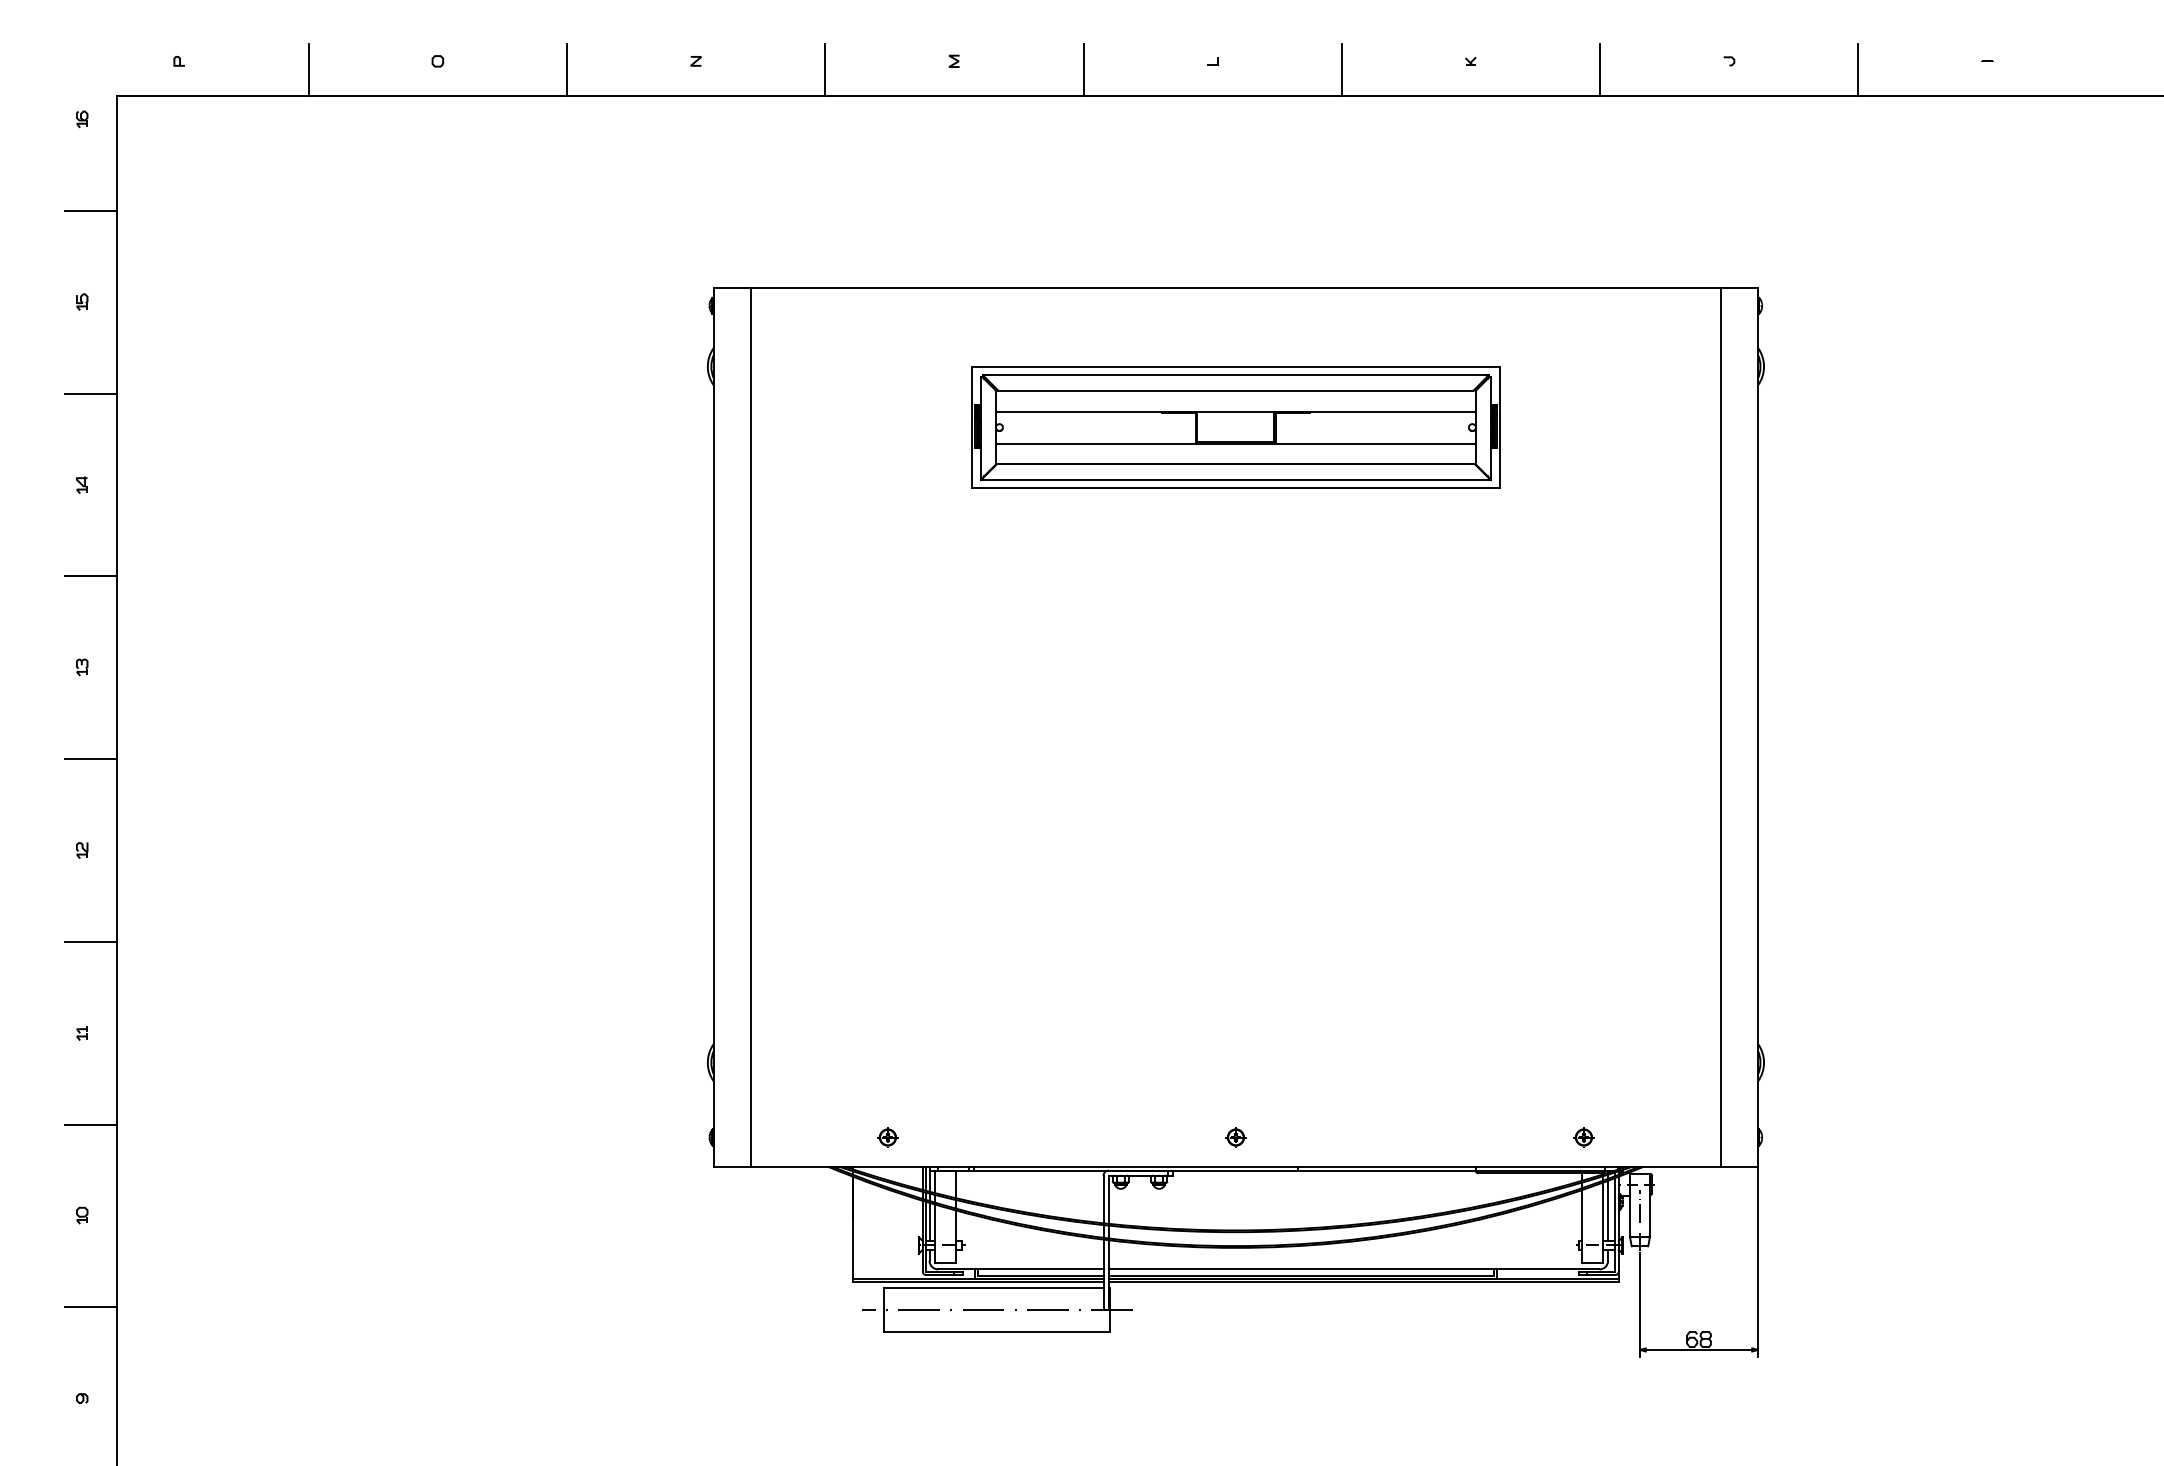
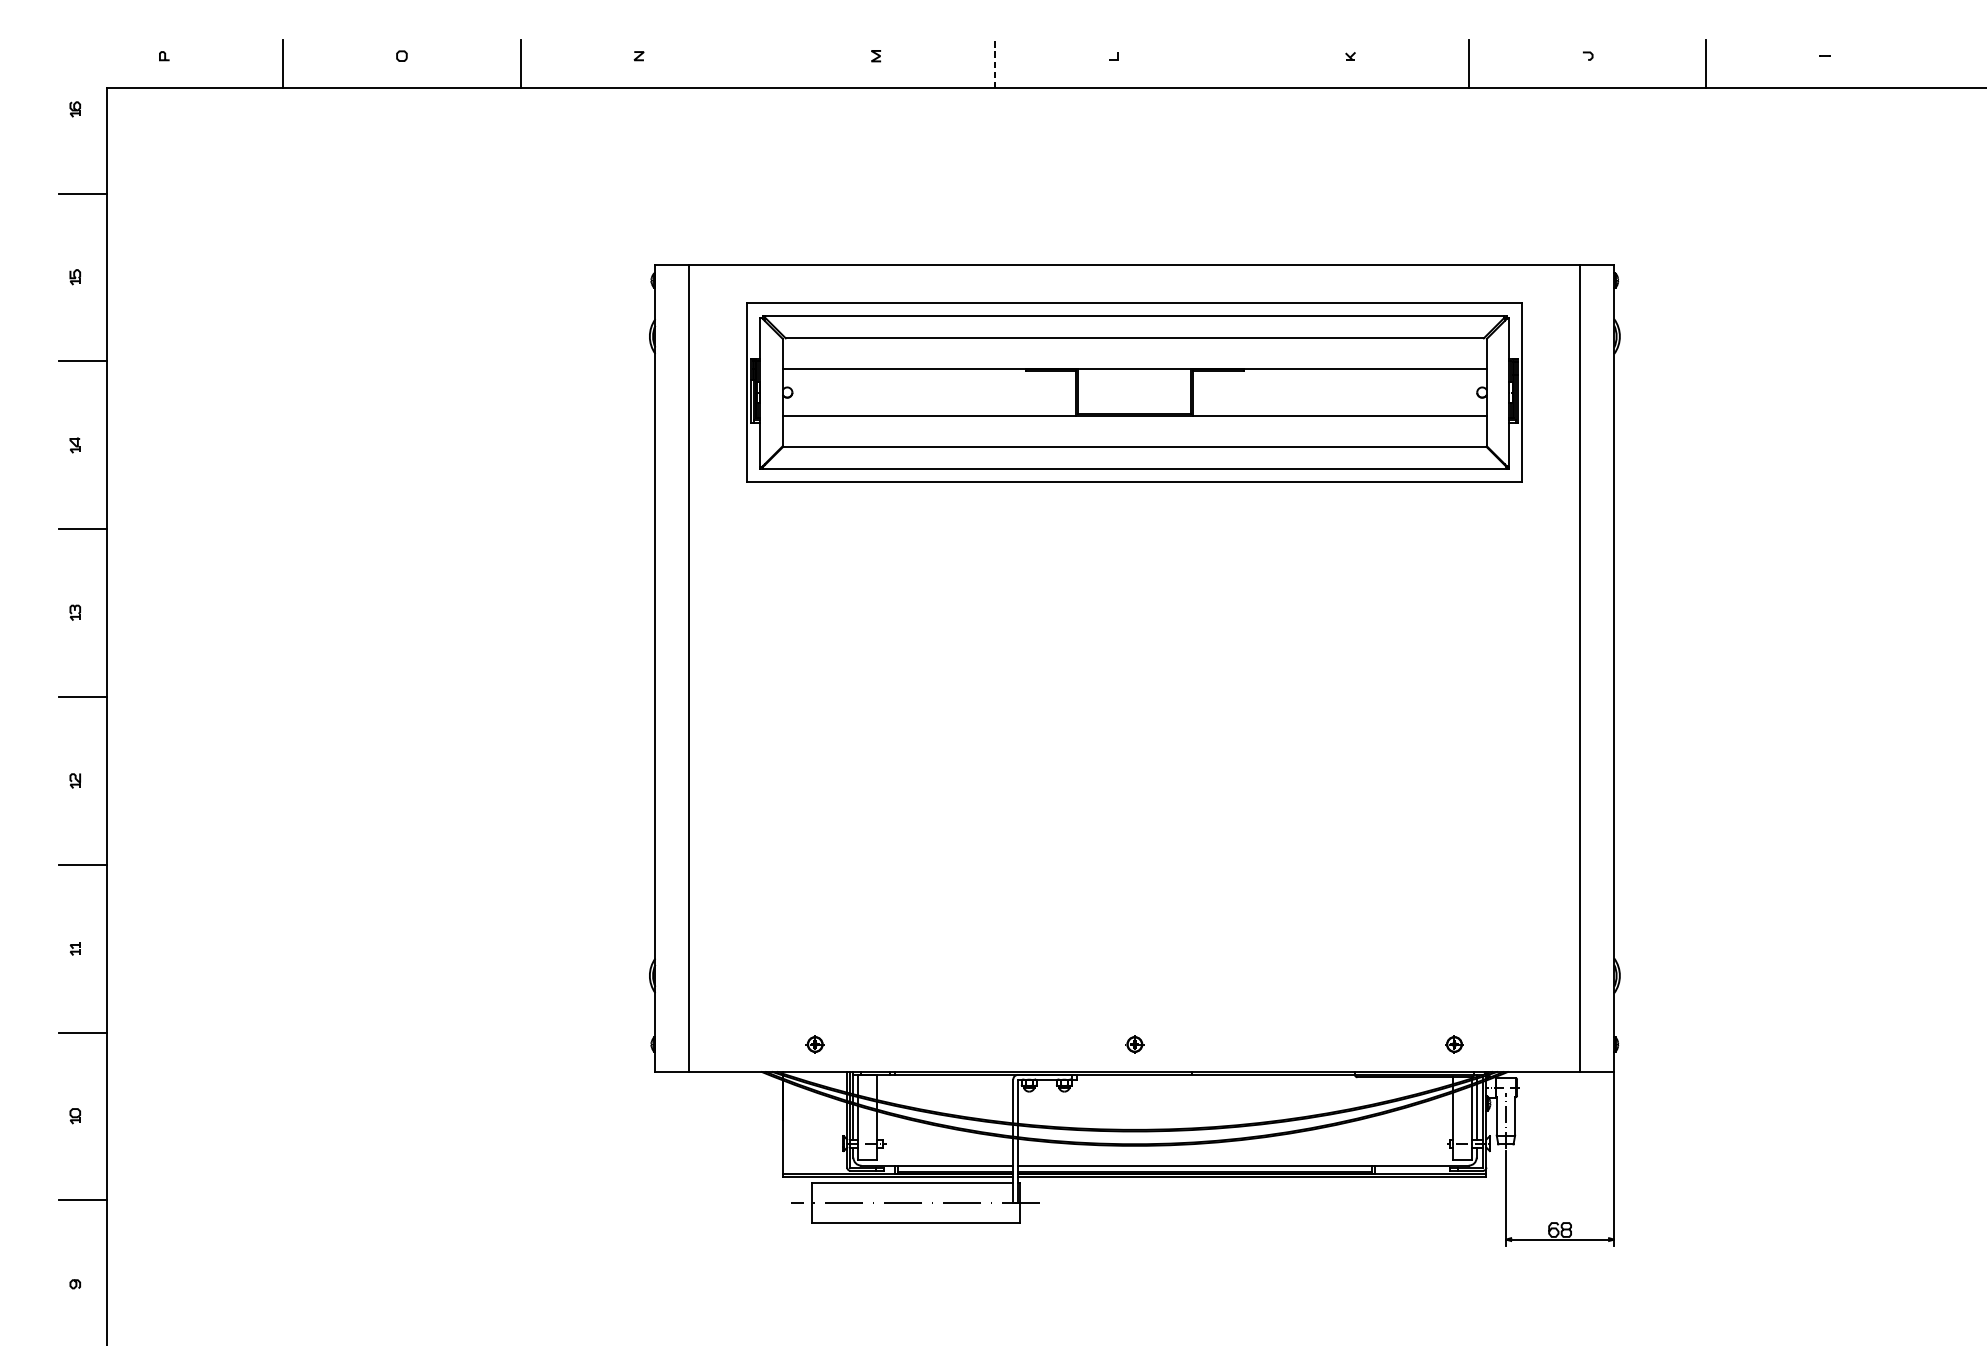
line: (825, 69) -> (757, 63), removed
line: (1083, 69) -> (994, 63), solid -> dashed
line: (1341, 69) -> (1231, 63), removed
part: (1235, 427) -> (1134, 392), size x1.6

